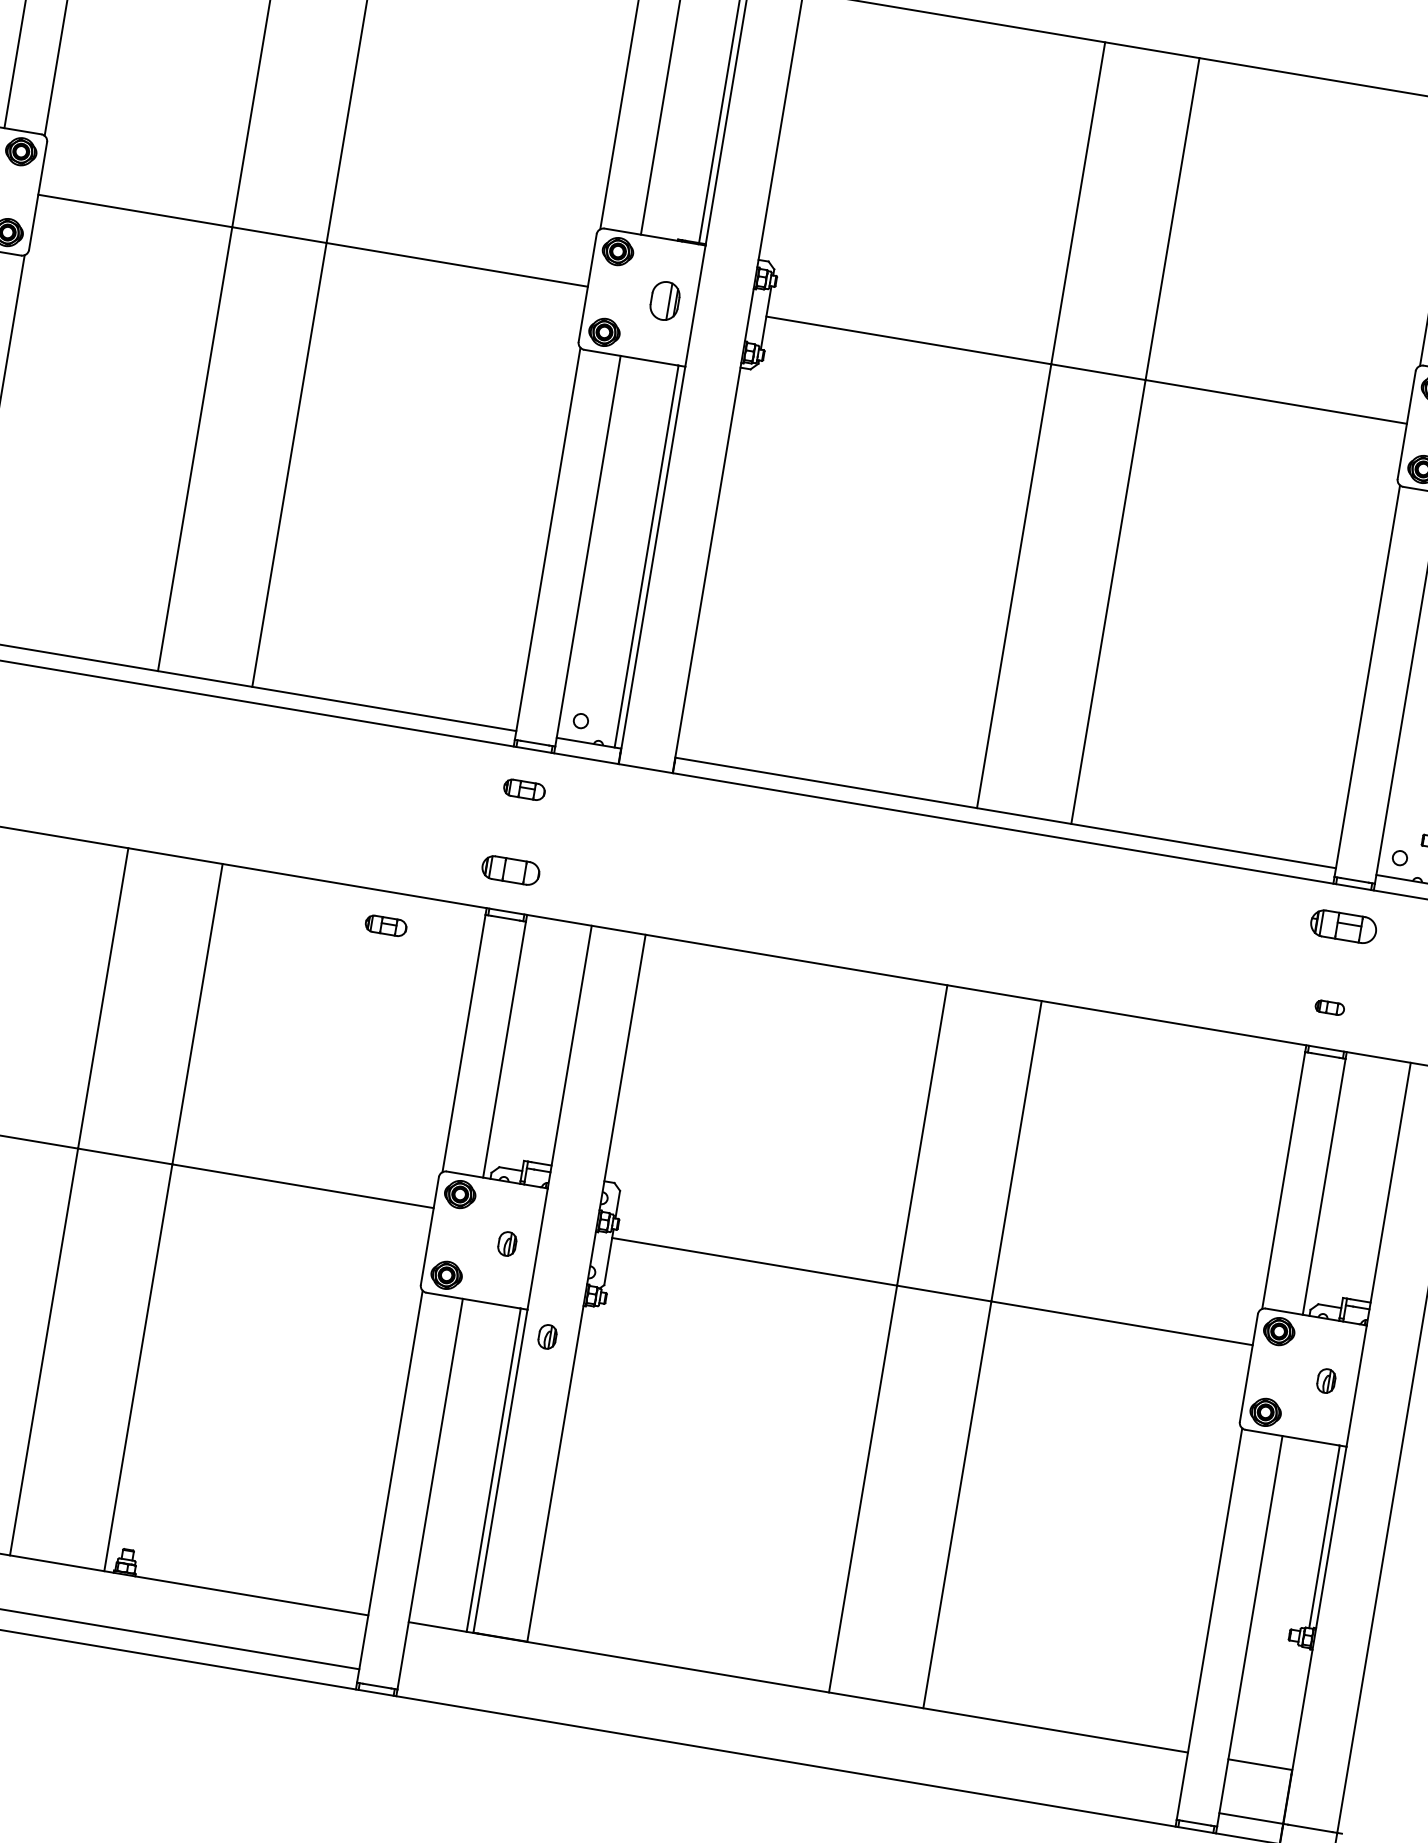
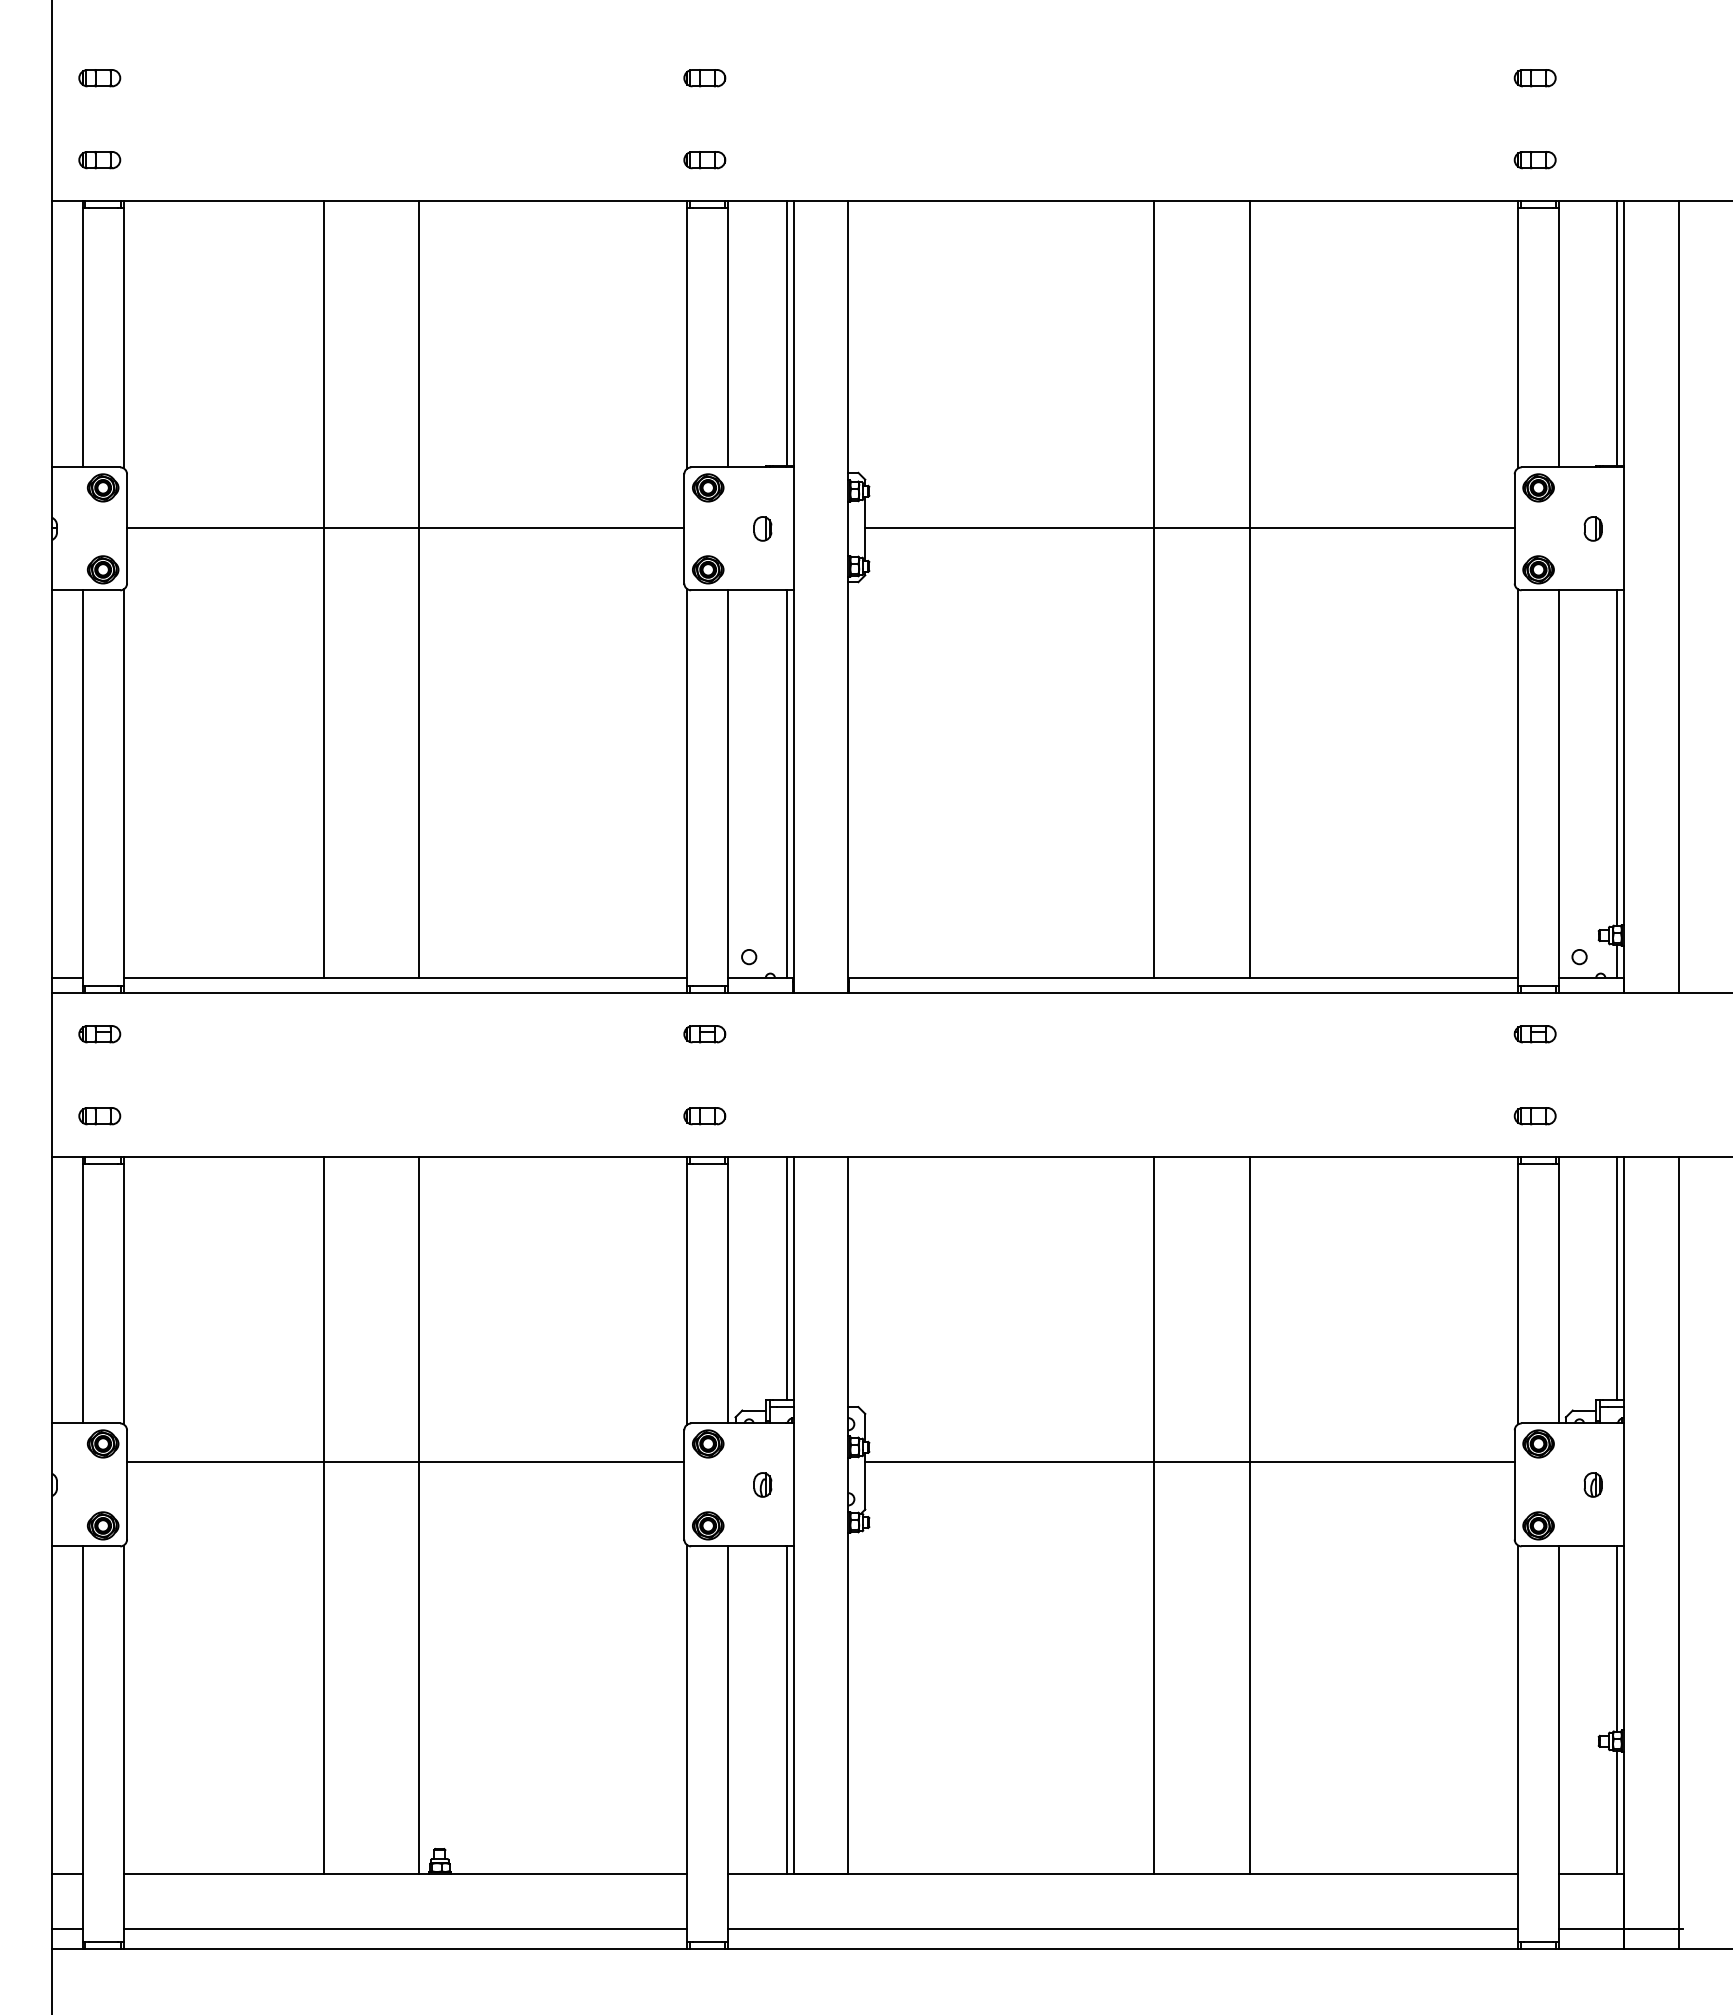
part: (664, 300) -> (762, 528), size x0.62
part: (510, 870) -> (704, 1116), size x0.71
part: (385, 926) -> (590, 1191), removed
part: (1342, 927) -> (1534, 1034), size x0.62
part: (1329, 1007) -> (1534, 1116), size x1.43
line: (564, 1044) -> (786, 1278), added
line: (1384, 1181) -> (1617, 1278), added
part: (547, 1336) -> (817, 1569), removed
line: (1296, 1708) -> (1617, 1812), added
line: (789, 1740) -> (1123, 1928), added

